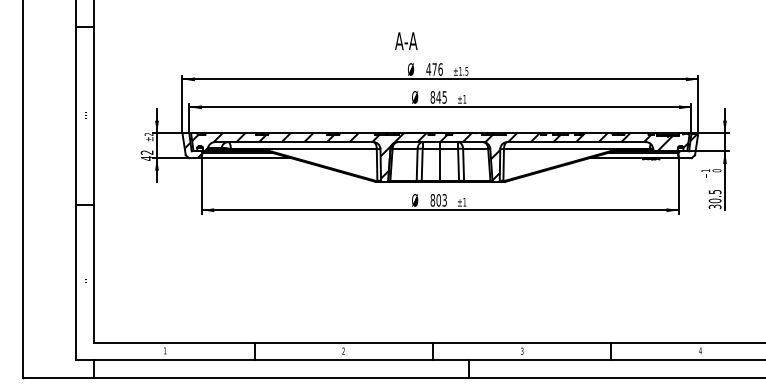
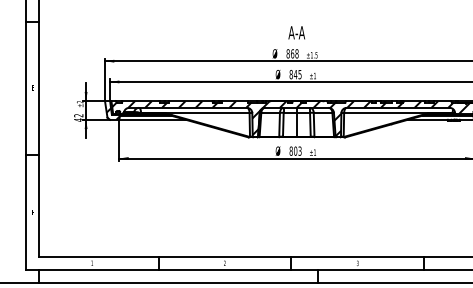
text: (406, 40) -> (296, 32), moved
text: (434, 69) -> (292, 53), 476 -> 868

